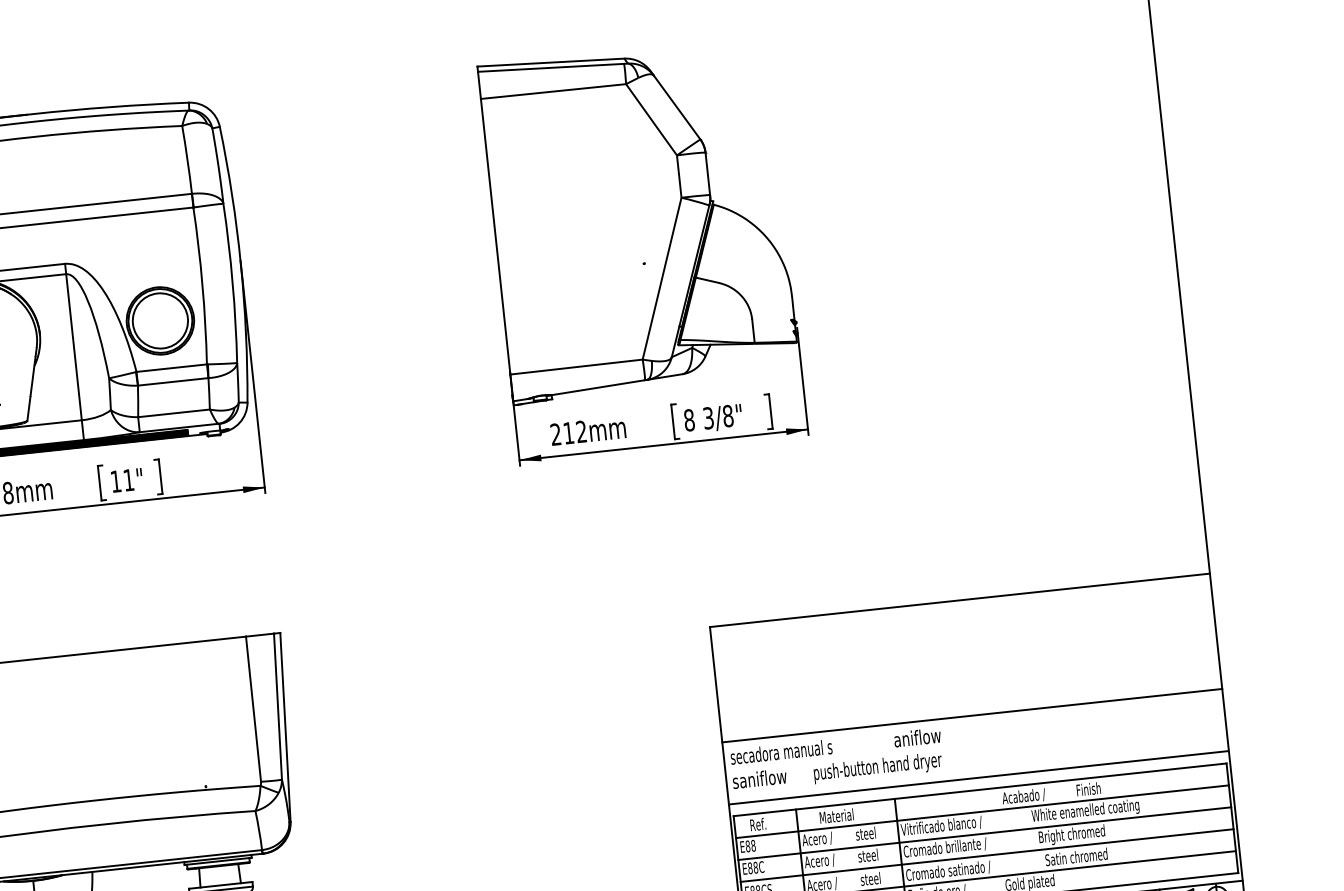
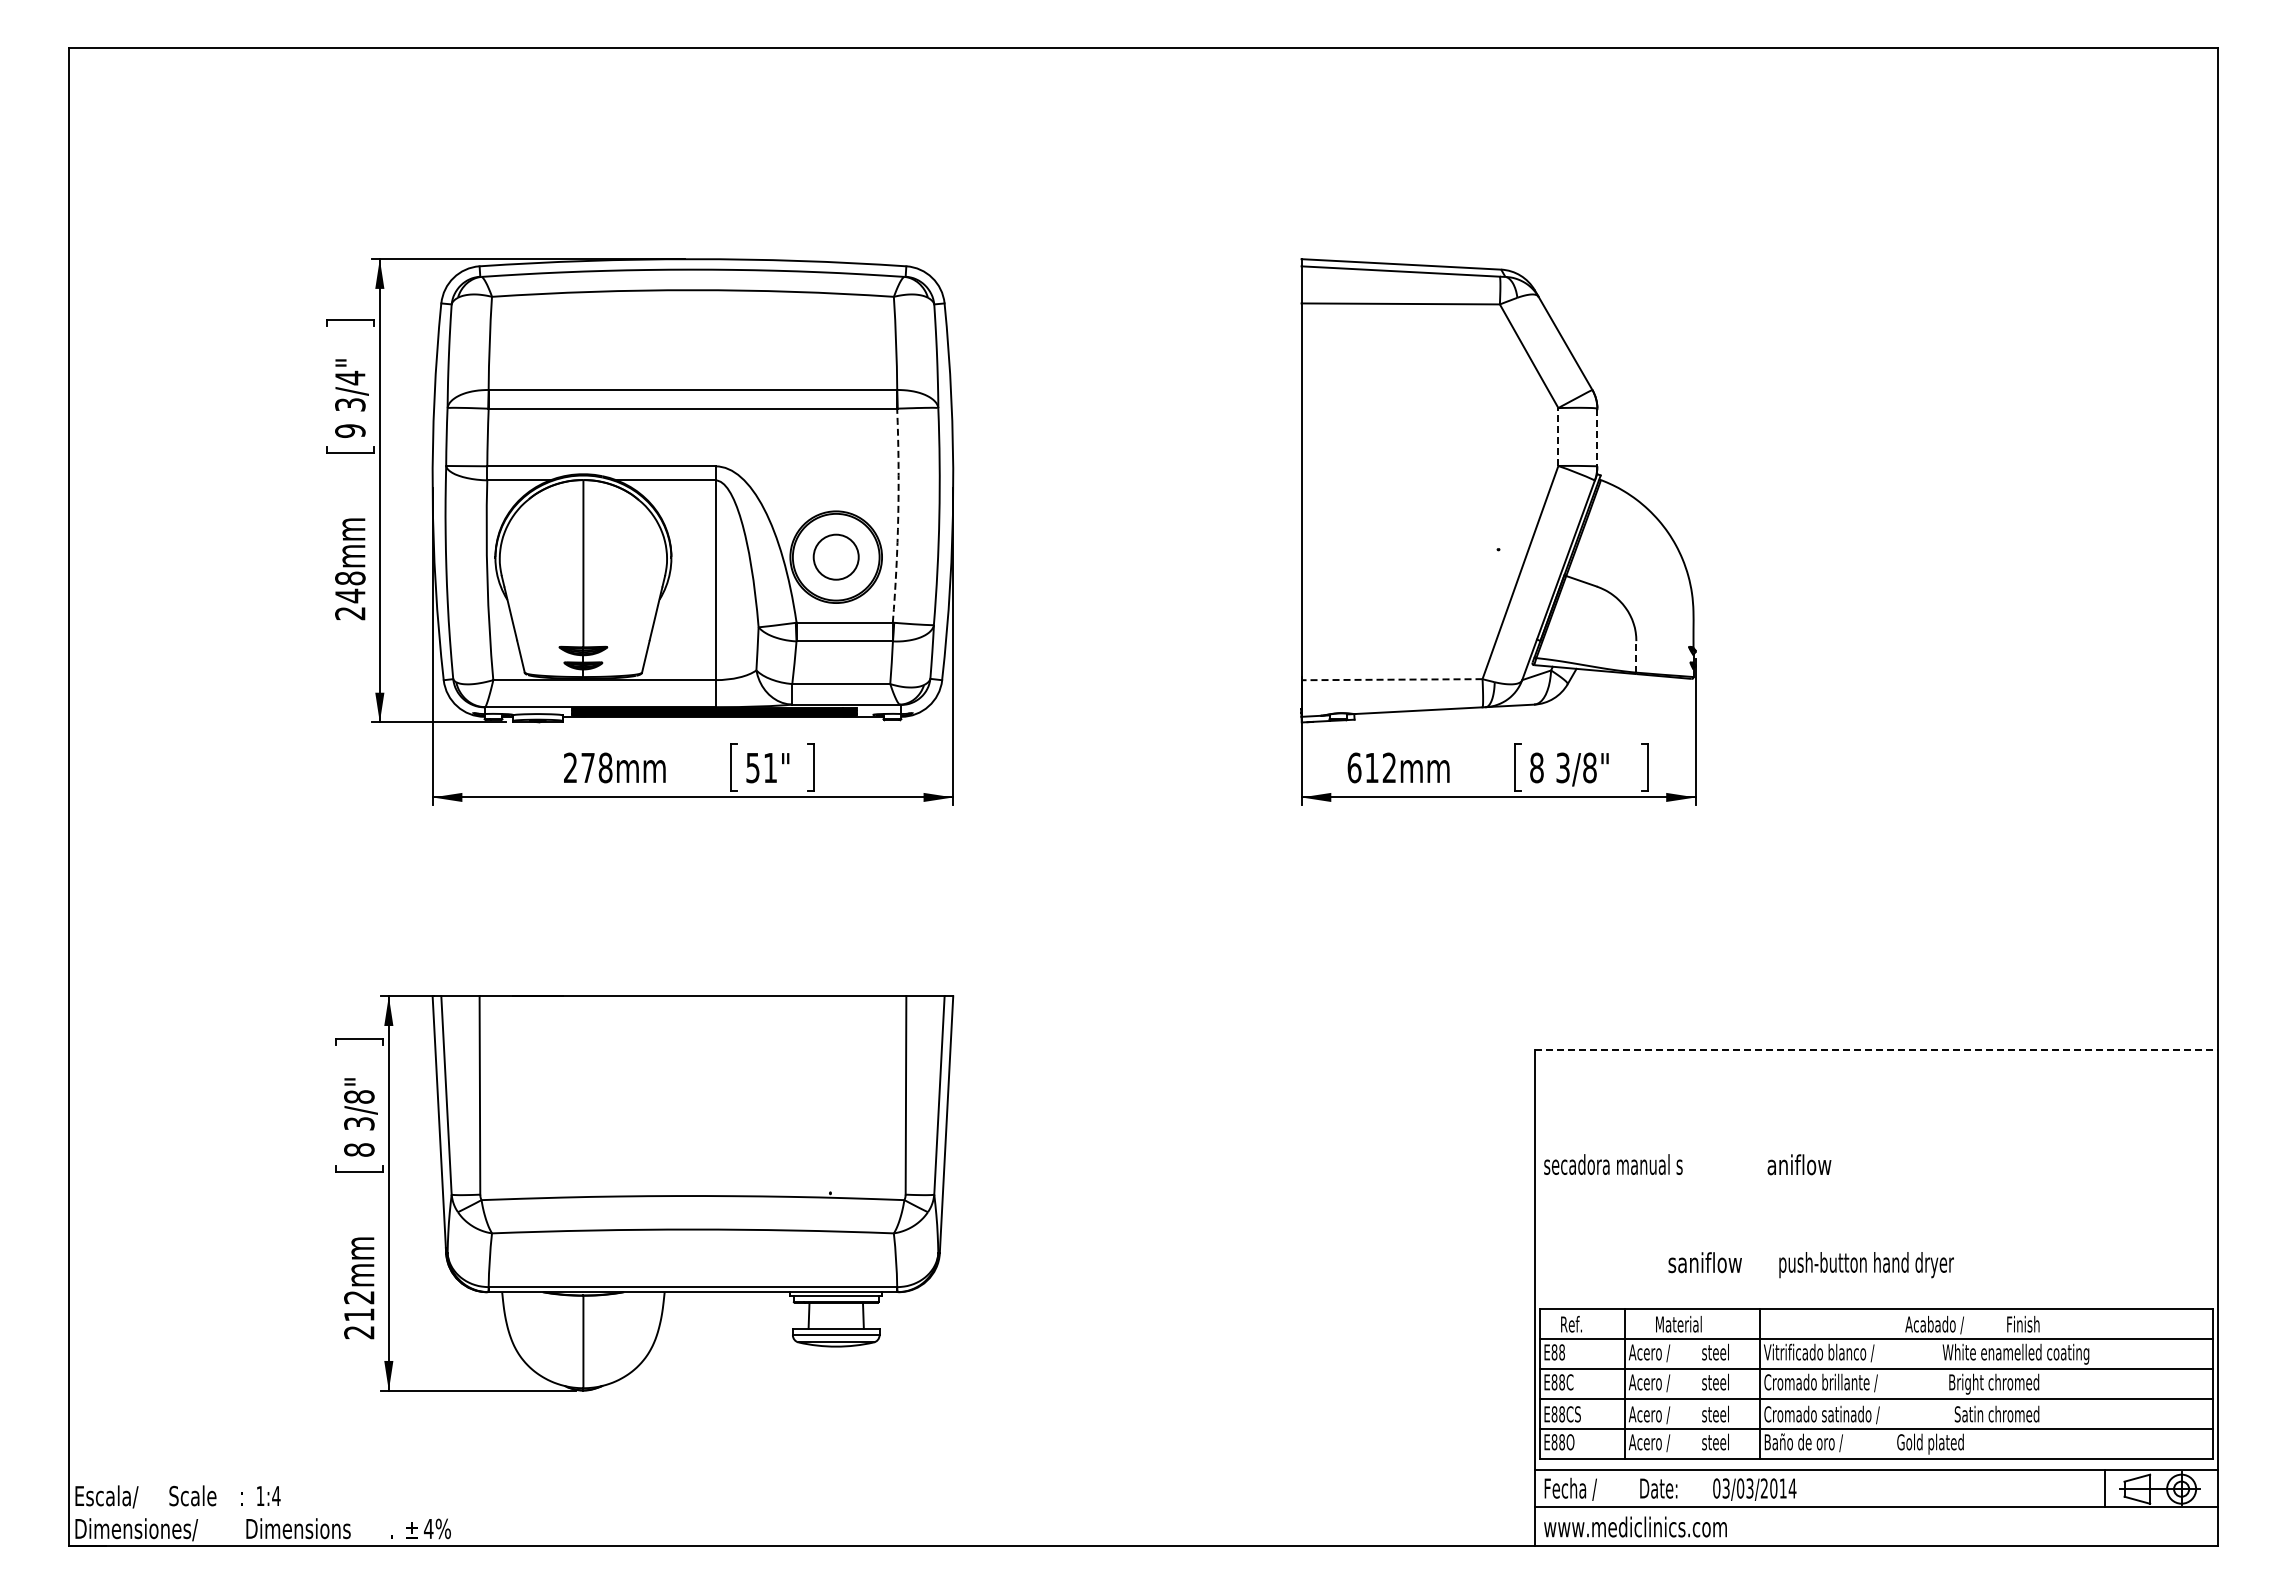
line: (707, 173) -> (1597, 437), solid -> dashed
line: (679, 176) -> (1558, 437), solid -> dashed
arc: (202, 285) -> (898, 515), solid -> dashed
circle: (159, 320) -> (835, 556), size x0.6
line: (753, 331) -> (1636, 656), solid -> dashed
line: (576, 366) -> (1391, 679), solid -> dashed
text: (555, 434) -> (1354, 767), 212mm -> 612mm
text: (115, 482) -> (752, 768), 11" -> 51"
line: (959, 600) -> (1876, 1050), solid -> dashed
line: (972, 716) -> (1876, 1208), removed
text: (835, 746) -> (1687, 1164), moved
text: (836, 772) -> (1810, 1265), moved
line: (978, 777) -> (1875, 1292), removed

